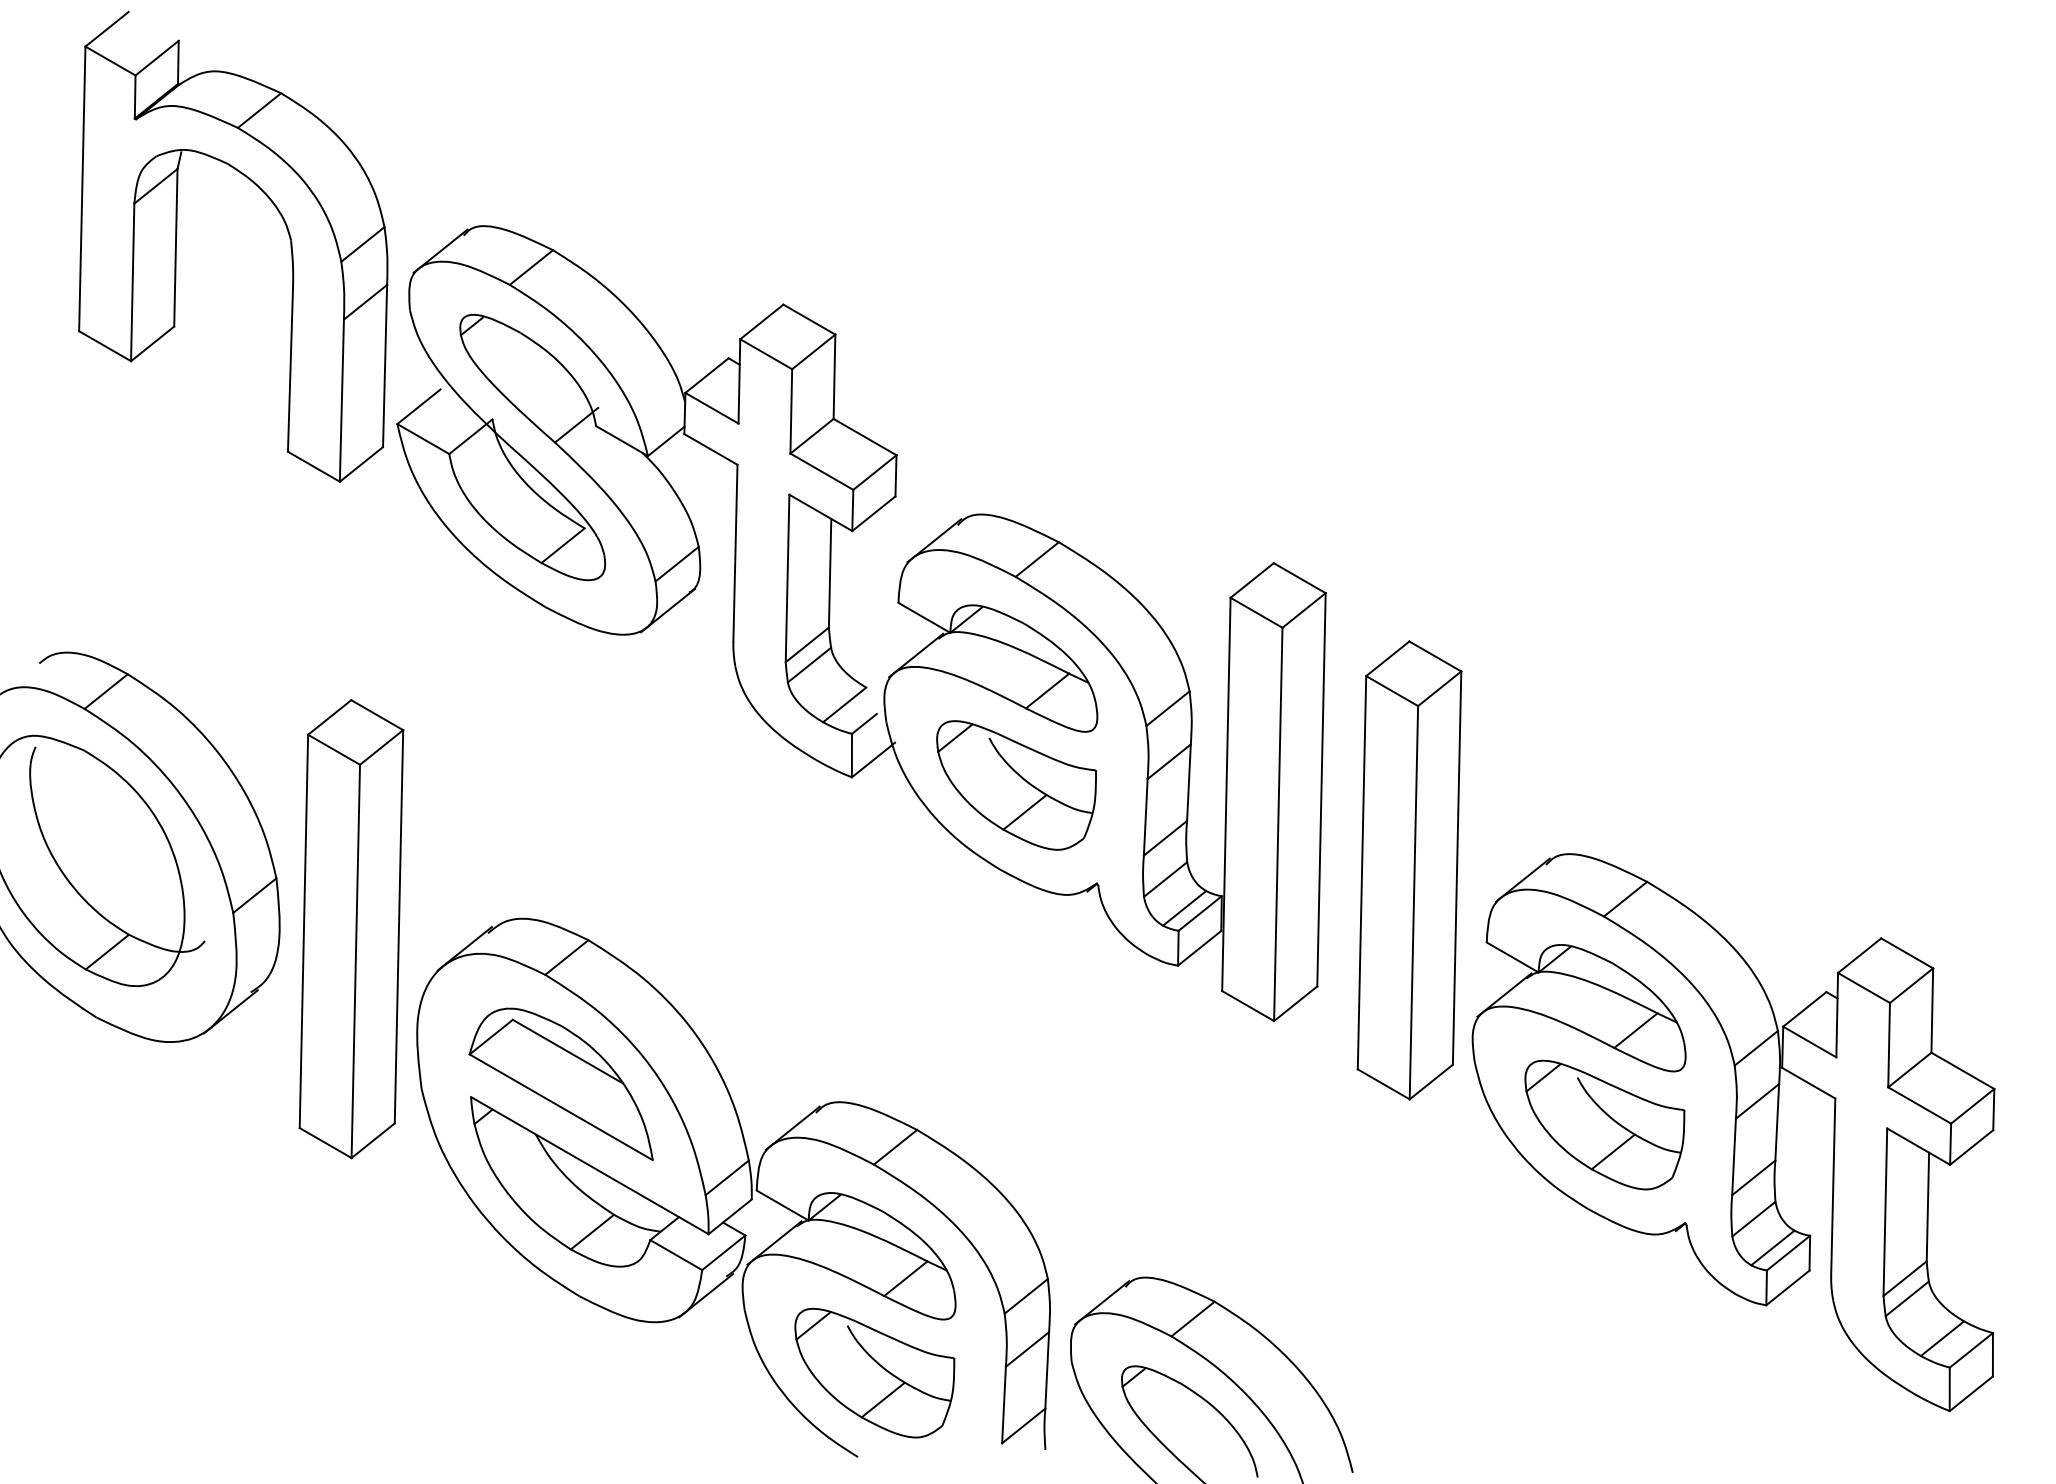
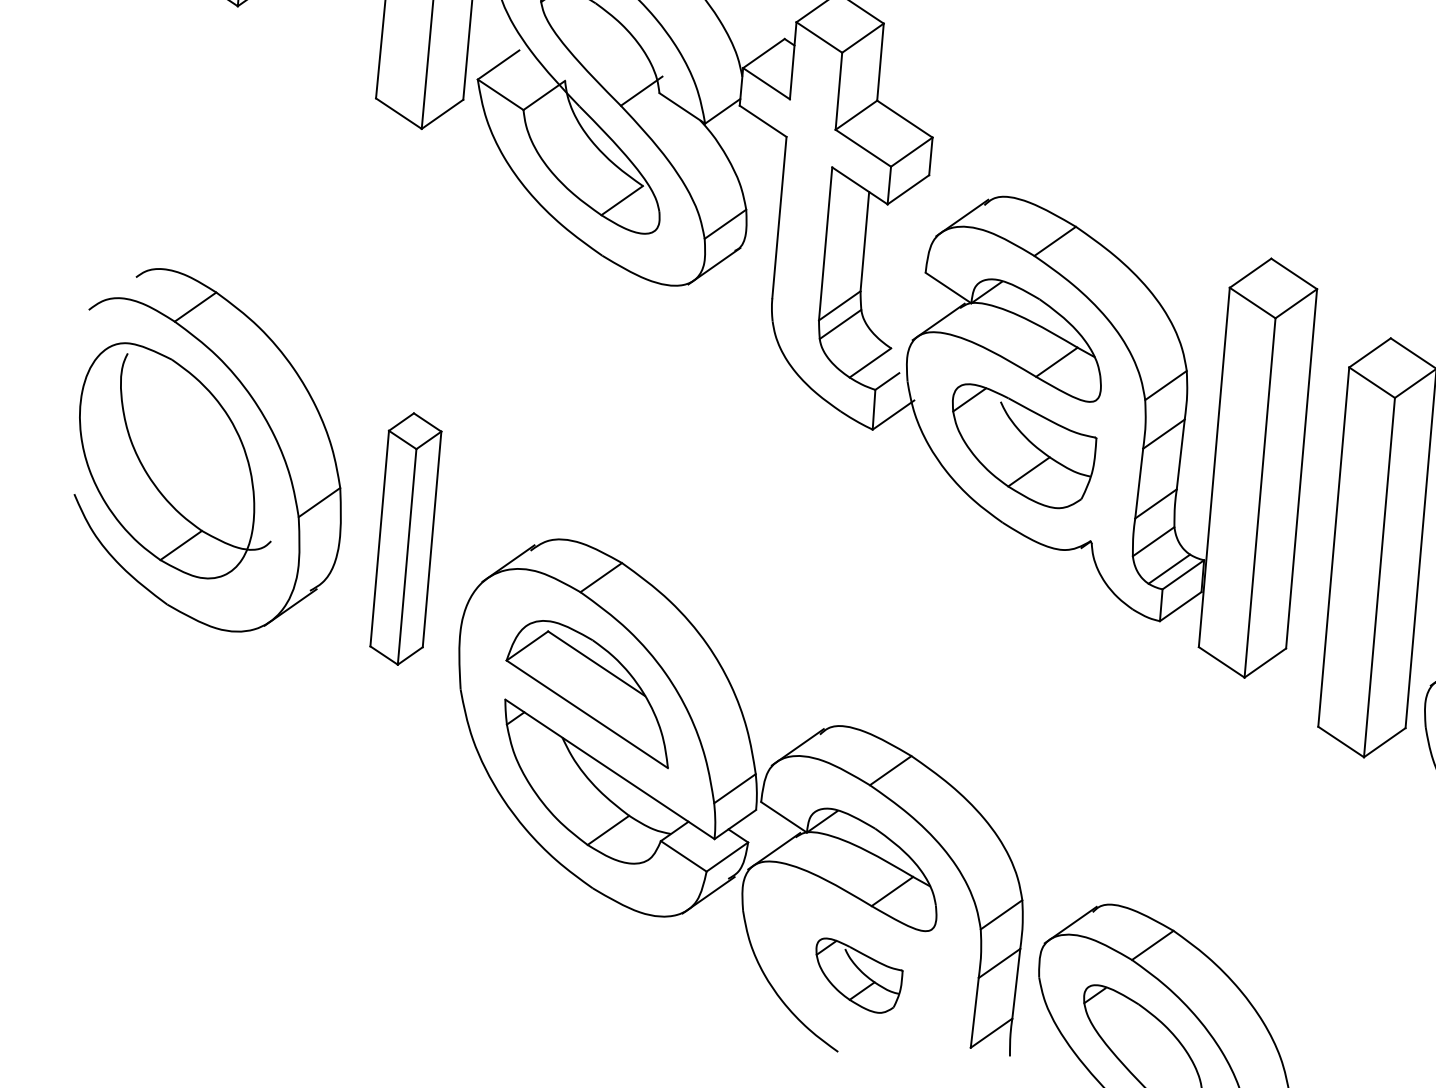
part: (351, 929) -> (405, 539), size x0.6
part: (874, 1372) -> (858, 975), size x0.6

